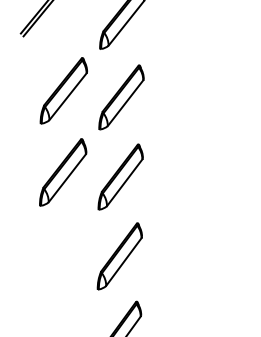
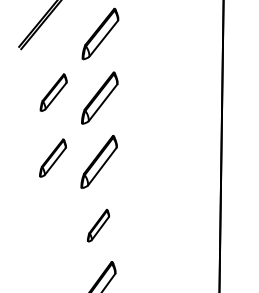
part: (63, 90) -> (53, 92), size x0.7
part: (62, 171) -> (52, 157), size x0.7
part: (119, 256) -> (98, 225), size x0.6

